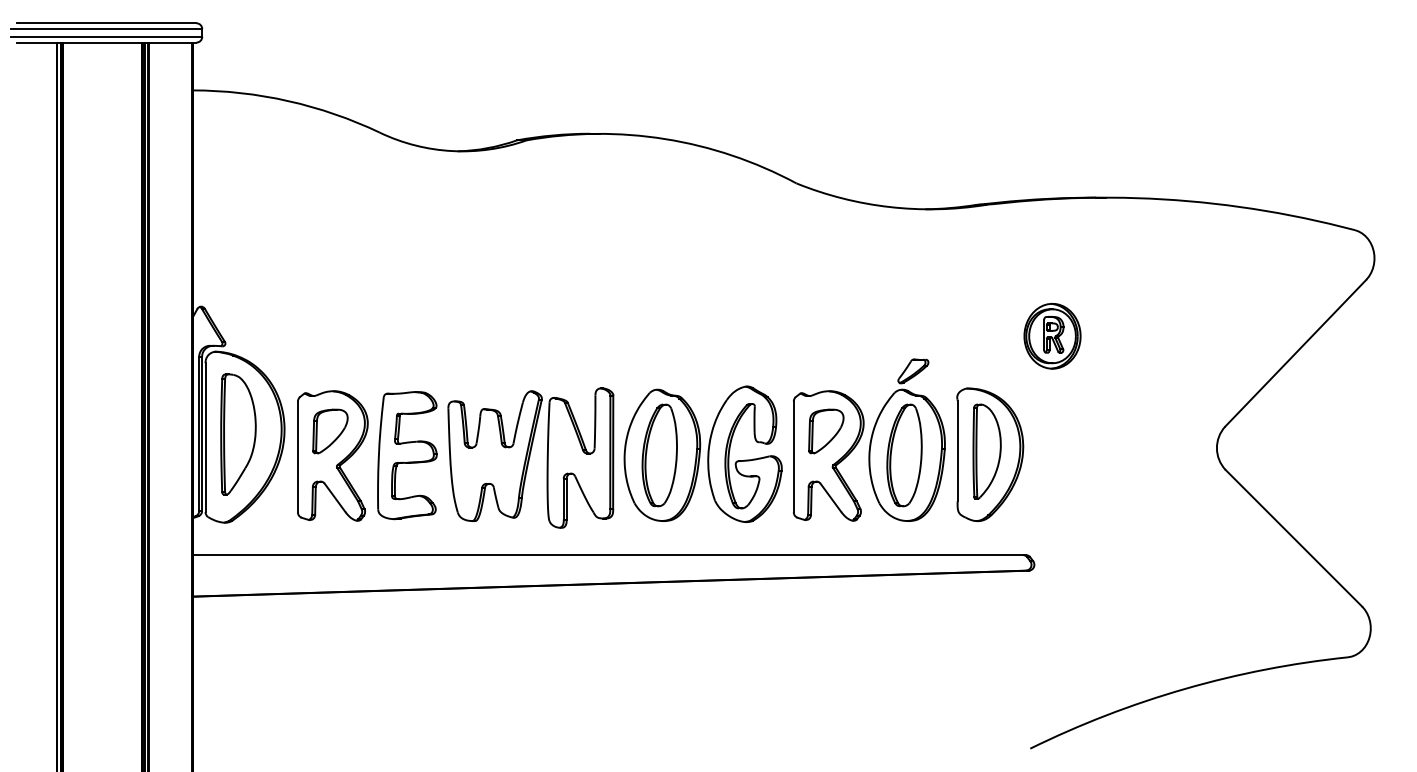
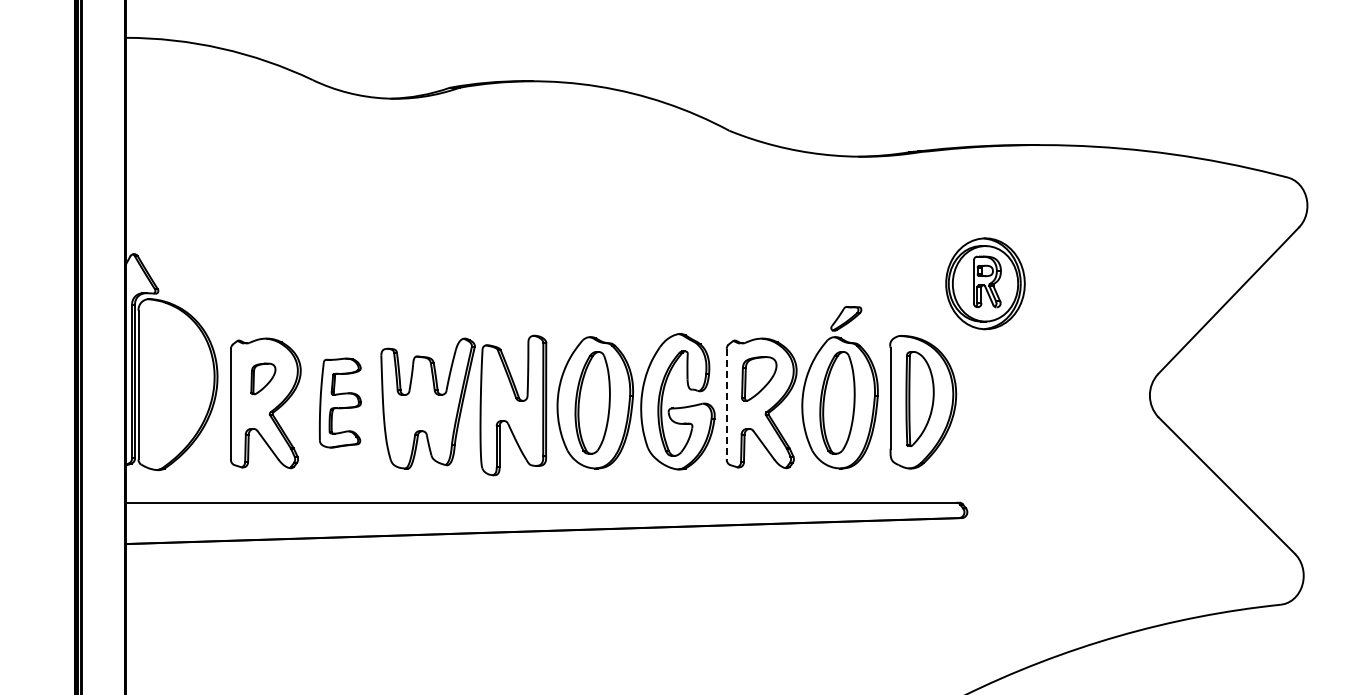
part: (1052, 335) -> (985, 282), size x1.4
part: (330, 431) -> (263, 378), size x0.7
part: (238, 434) -> (171, 381), removed
part: (407, 455) -> (340, 402), size x0.7
line: (793, 457) -> (726, 404), solid -> dashed

